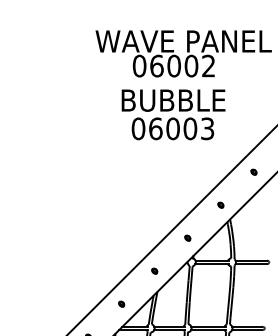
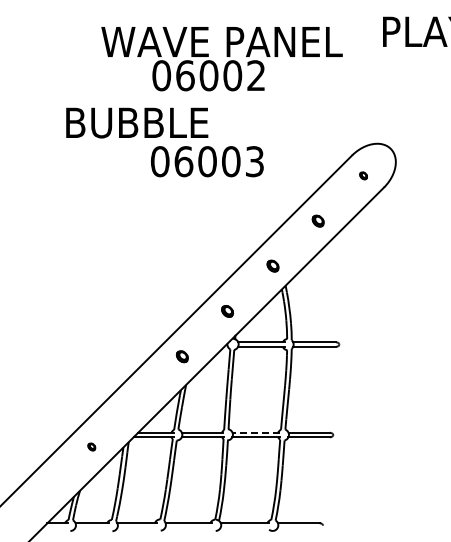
text: (173, 100) -> (137, 122), moved
part: (254, 171) -> (318, 220), size x1.6
part: (220, 205) -> (272, 266), size x1.6
part: (187, 238) -> (227, 311), size x1.6
part: (154, 271) -> (182, 356), size x1.6
part: (121, 303) -> (136, 401), removed
line: (208, 326) -> (256, 432), solid -> dashed

